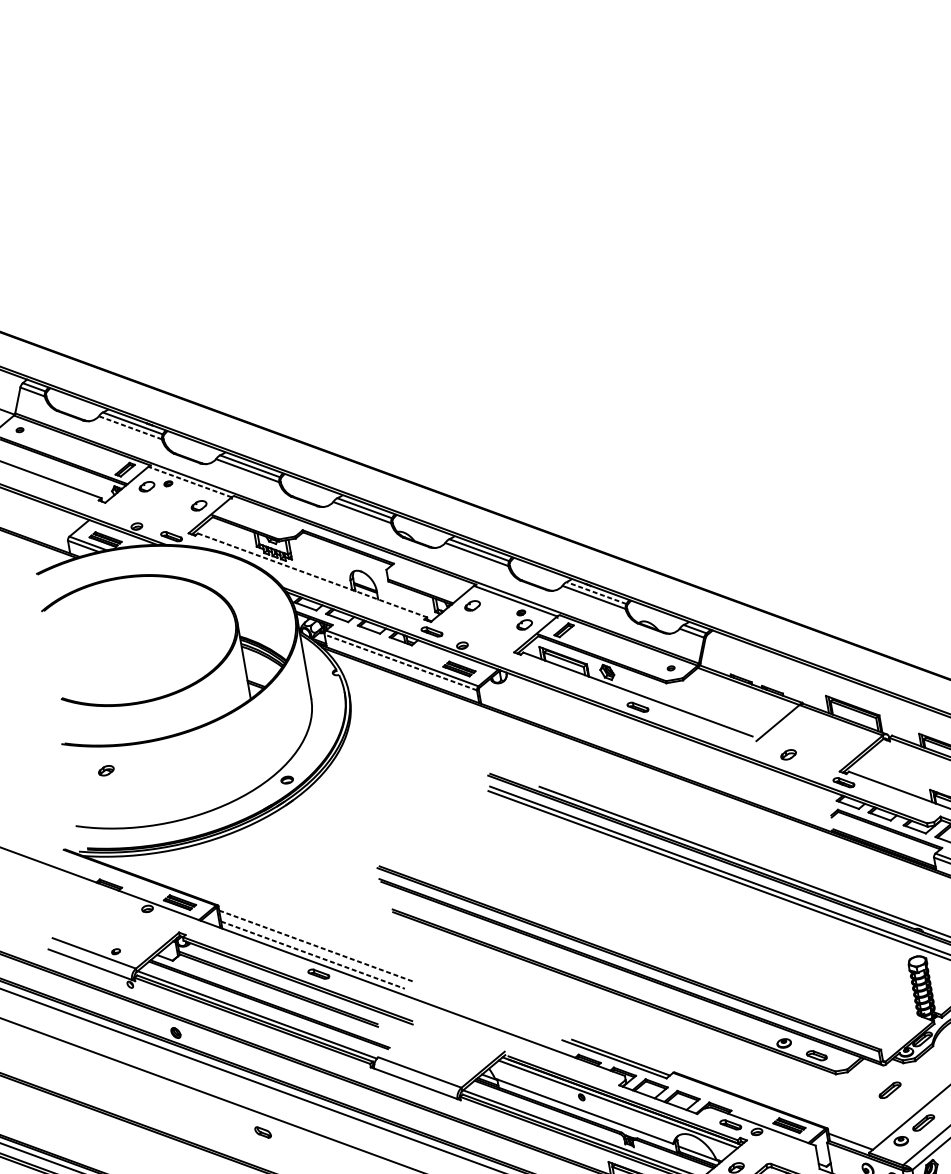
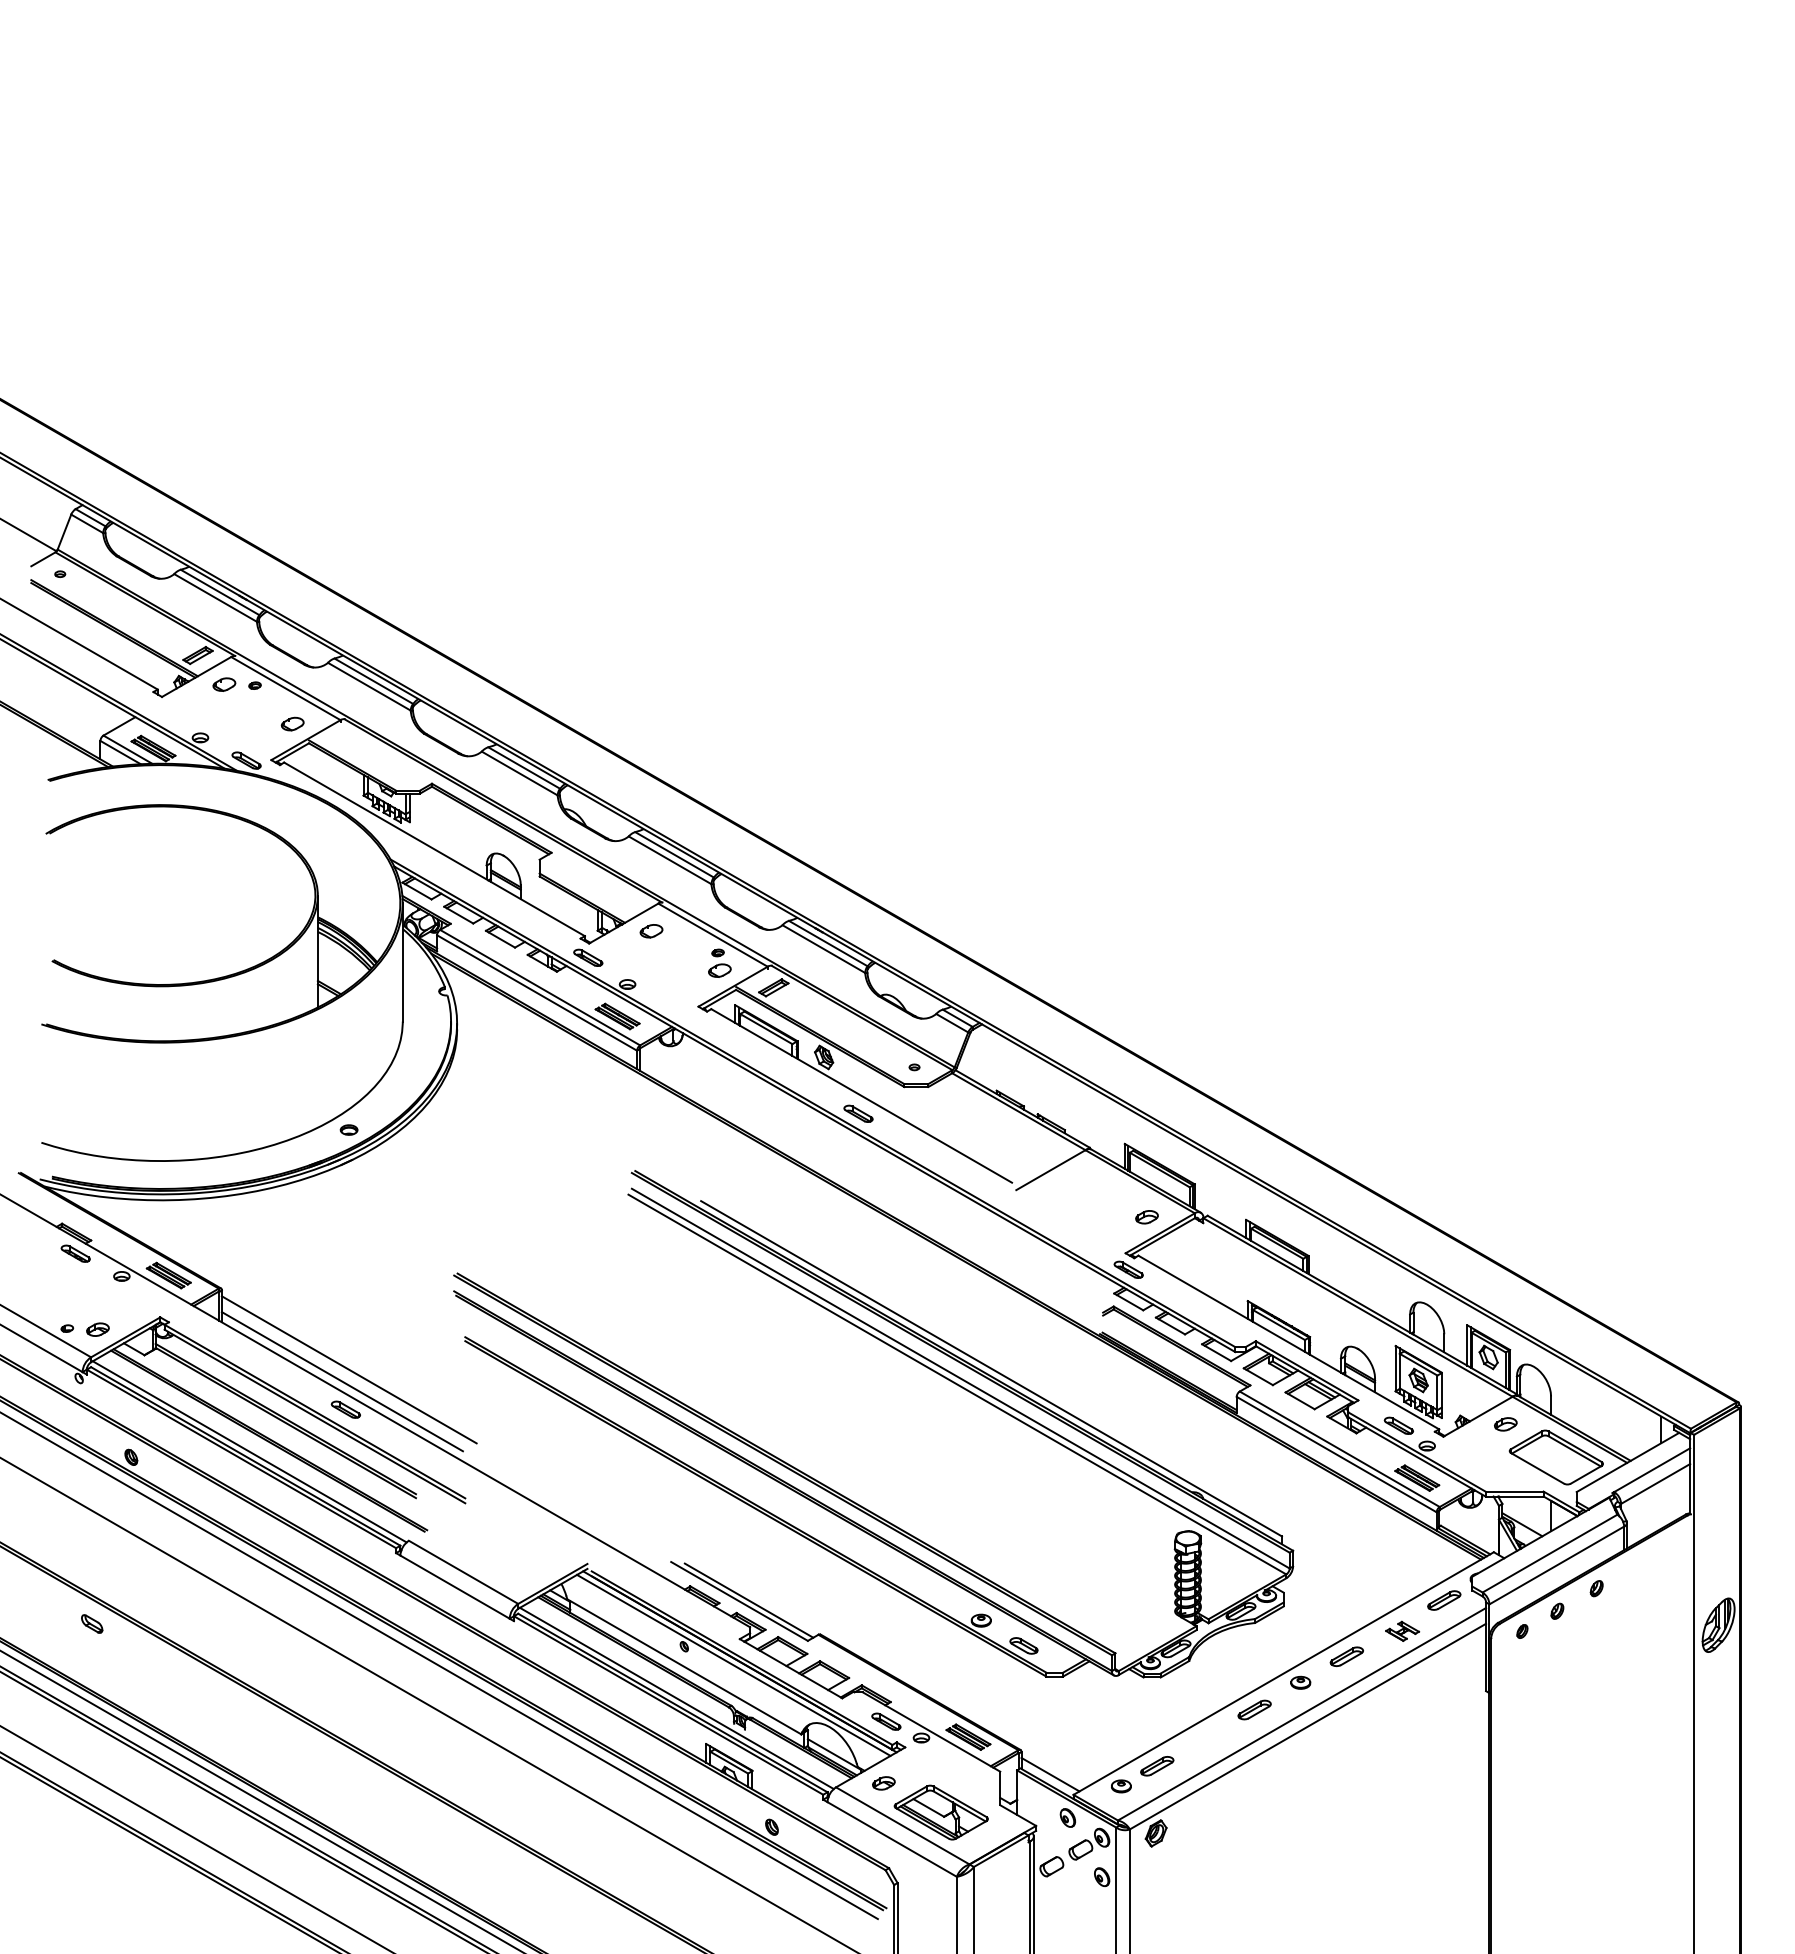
line: (130, 427) -> (215, 597), dashed -> solid
line: (189, 482) -> (285, 688), dashed -> solid
line: (312, 575) -> (434, 849), dashed -> solid
line: (595, 593) -> (827, 943), dashed -> solid
line: (400, 662) -> (536, 992), dashed -> solid
part: (788, 755) -> (1146, 1217), moved
part: (106, 770) -> (97, 1329), moved
part: (112, 898) -> (75, 1253), added
line: (316, 946) -> (349, 1370), dashed -> solid
line: (313, 955) -> (342, 1381), dashed -> solid
part: (890, 1090) -> (1118, 1712), removed
part: (263, 1132) -> (92, 1623), moved

